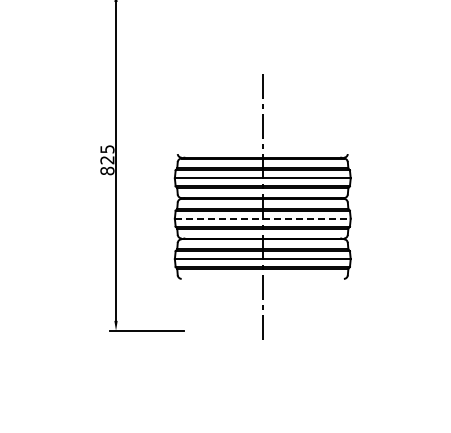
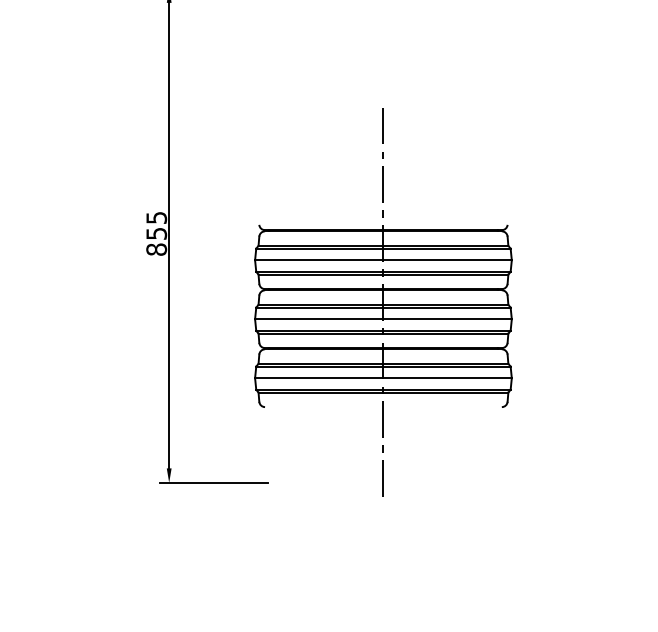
text: (107, 160) -> (156, 234), 825 -> 855
line: (262, 218) -> (383, 318), dashed -> solid

